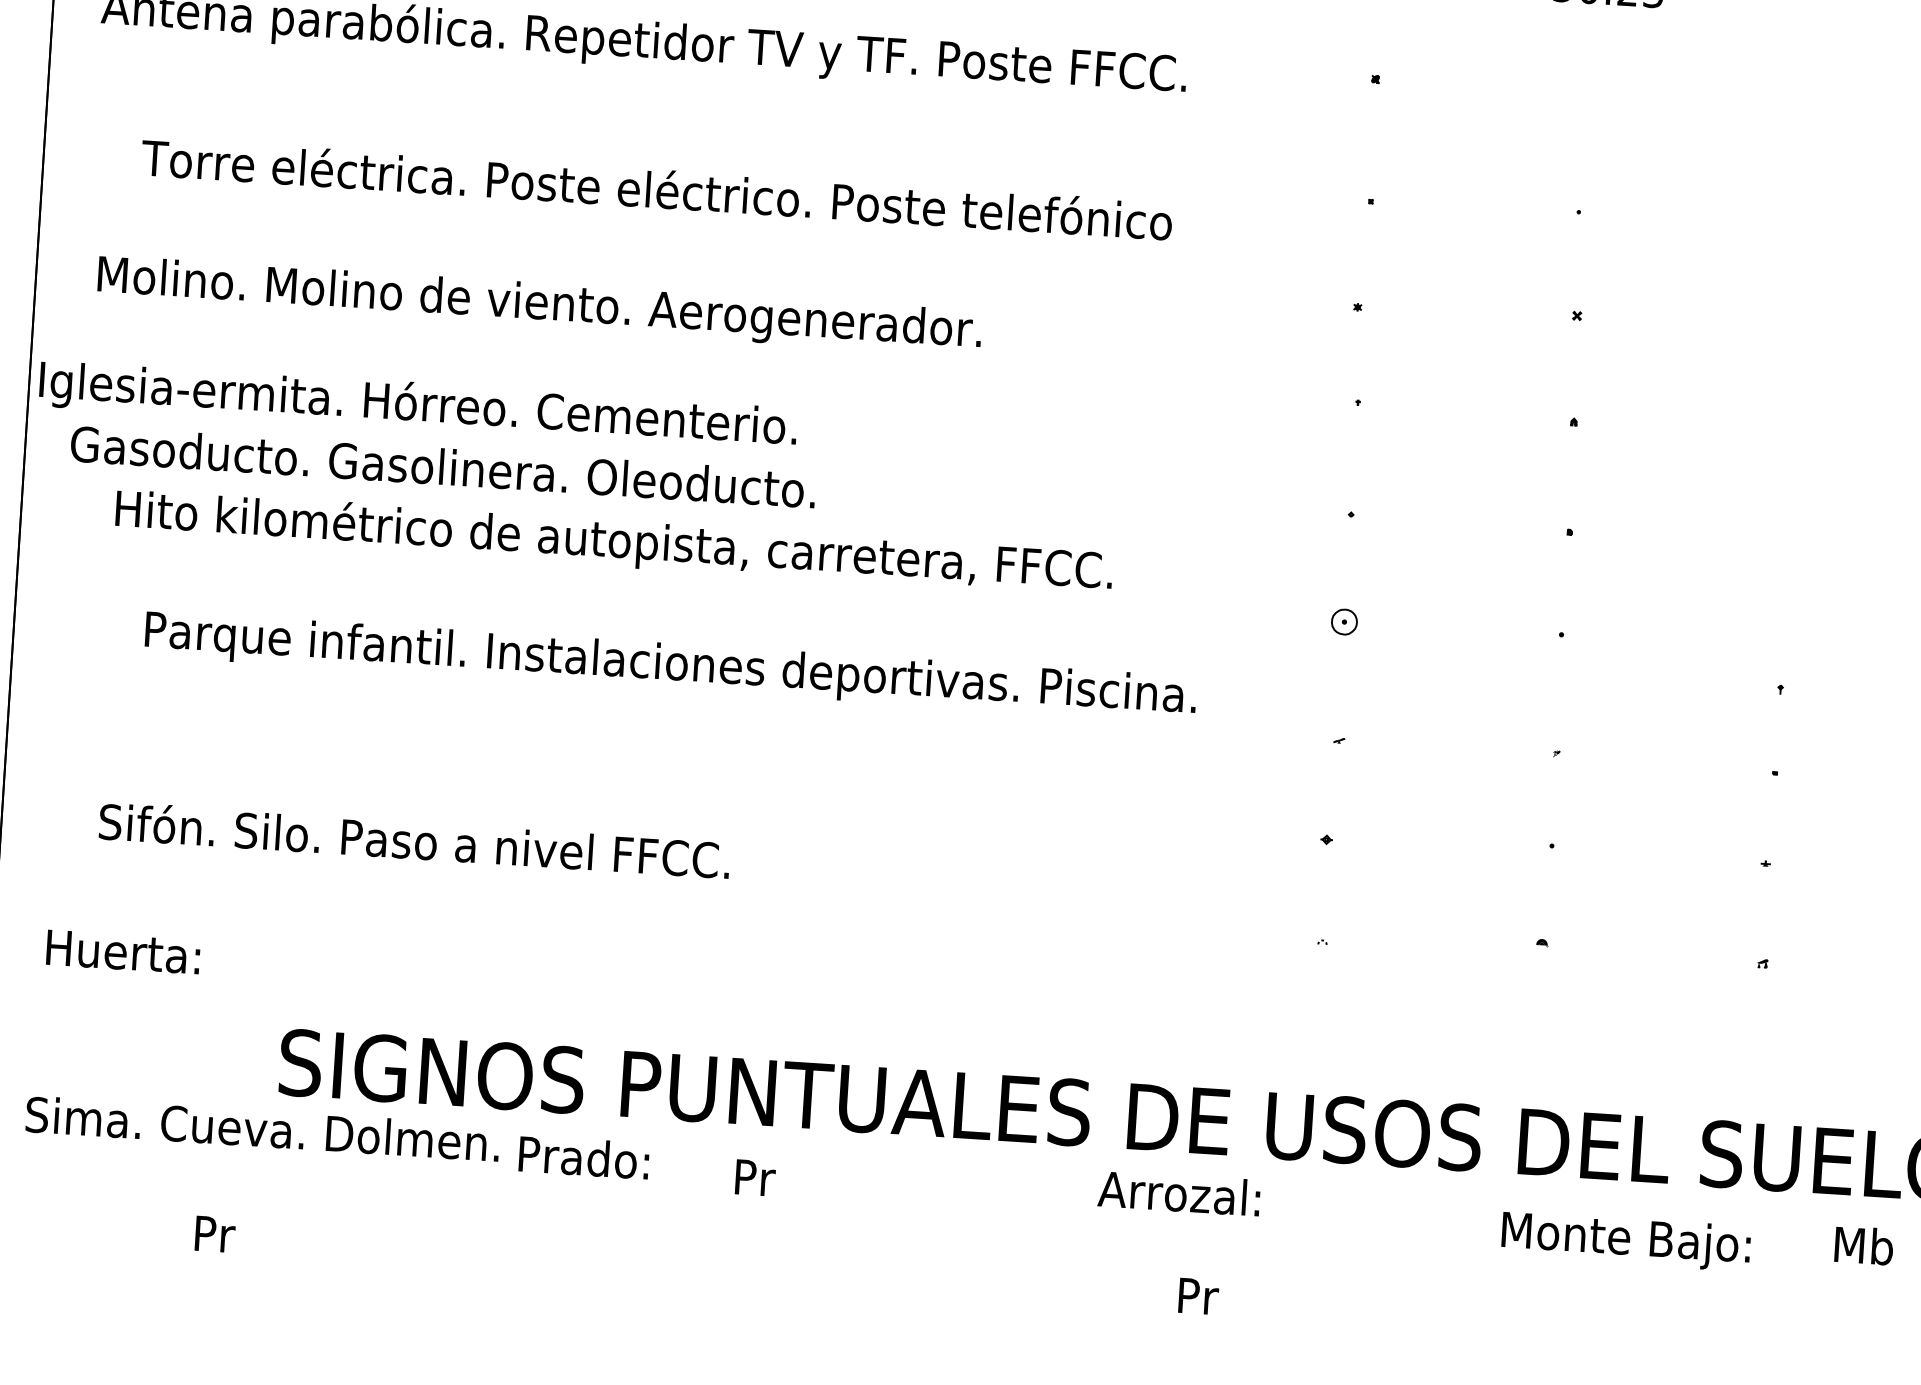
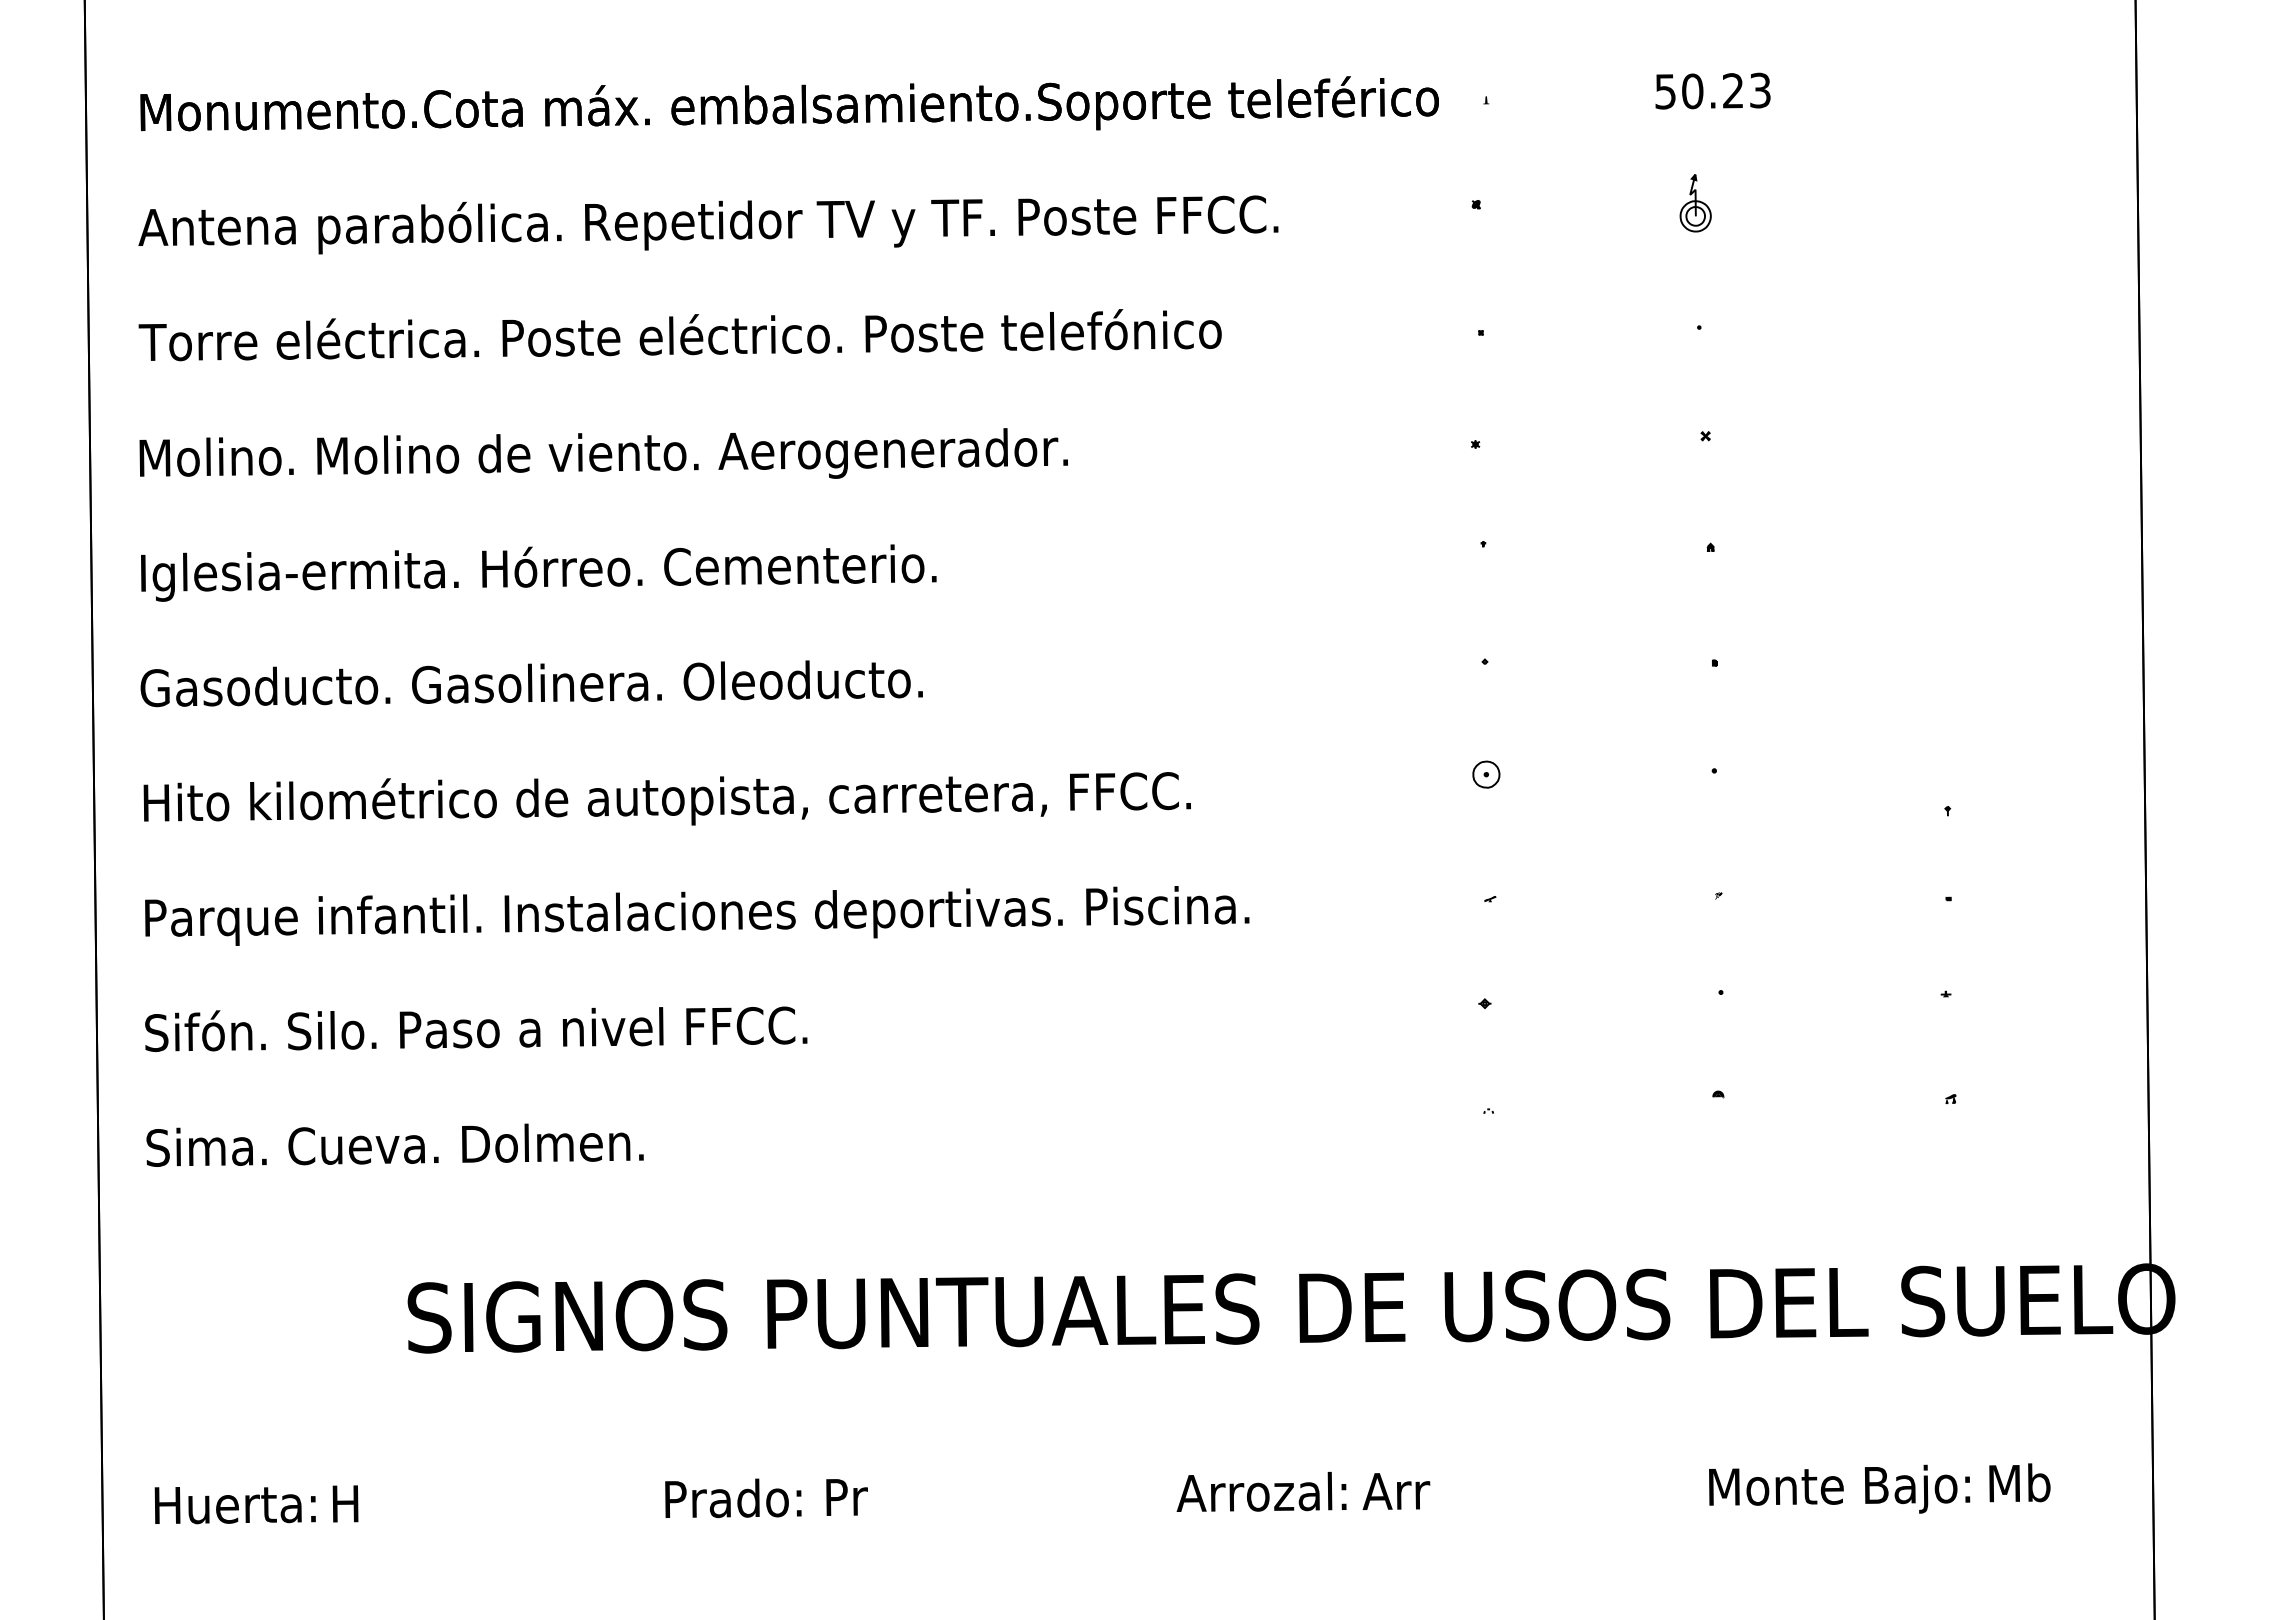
part: (1584, 93) -> (1695, 203), added
text: (656, 189) -> (679, 335), moved
text: (539, 302) -> (603, 453), moved
text: (417, 406) -> (538, 572), moved
text: (613, 541) -> (666, 798), moved
text: (670, 665) -> (697, 915), moved
text: (414, 840) -> (476, 1028), moved
text: (122, 952) -> (234, 1505), moved
text: (262, 1128) -> (394, 1144), moved
text: (584, 1157) -> (733, 1498), moved
text: (754, 1178) -> (846, 1497), moved
text: (1179, 1192) -> (1261, 1491), moved
text: (217, 1234) -> (355, 1503), Pr -> H
text: (1626, 1239) -> (1839, 1488), moved
text: (1863, 1245) -> (2019, 1482), moved
text: (1207, 1297) -> (1396, 1491), Pr -> Arr

